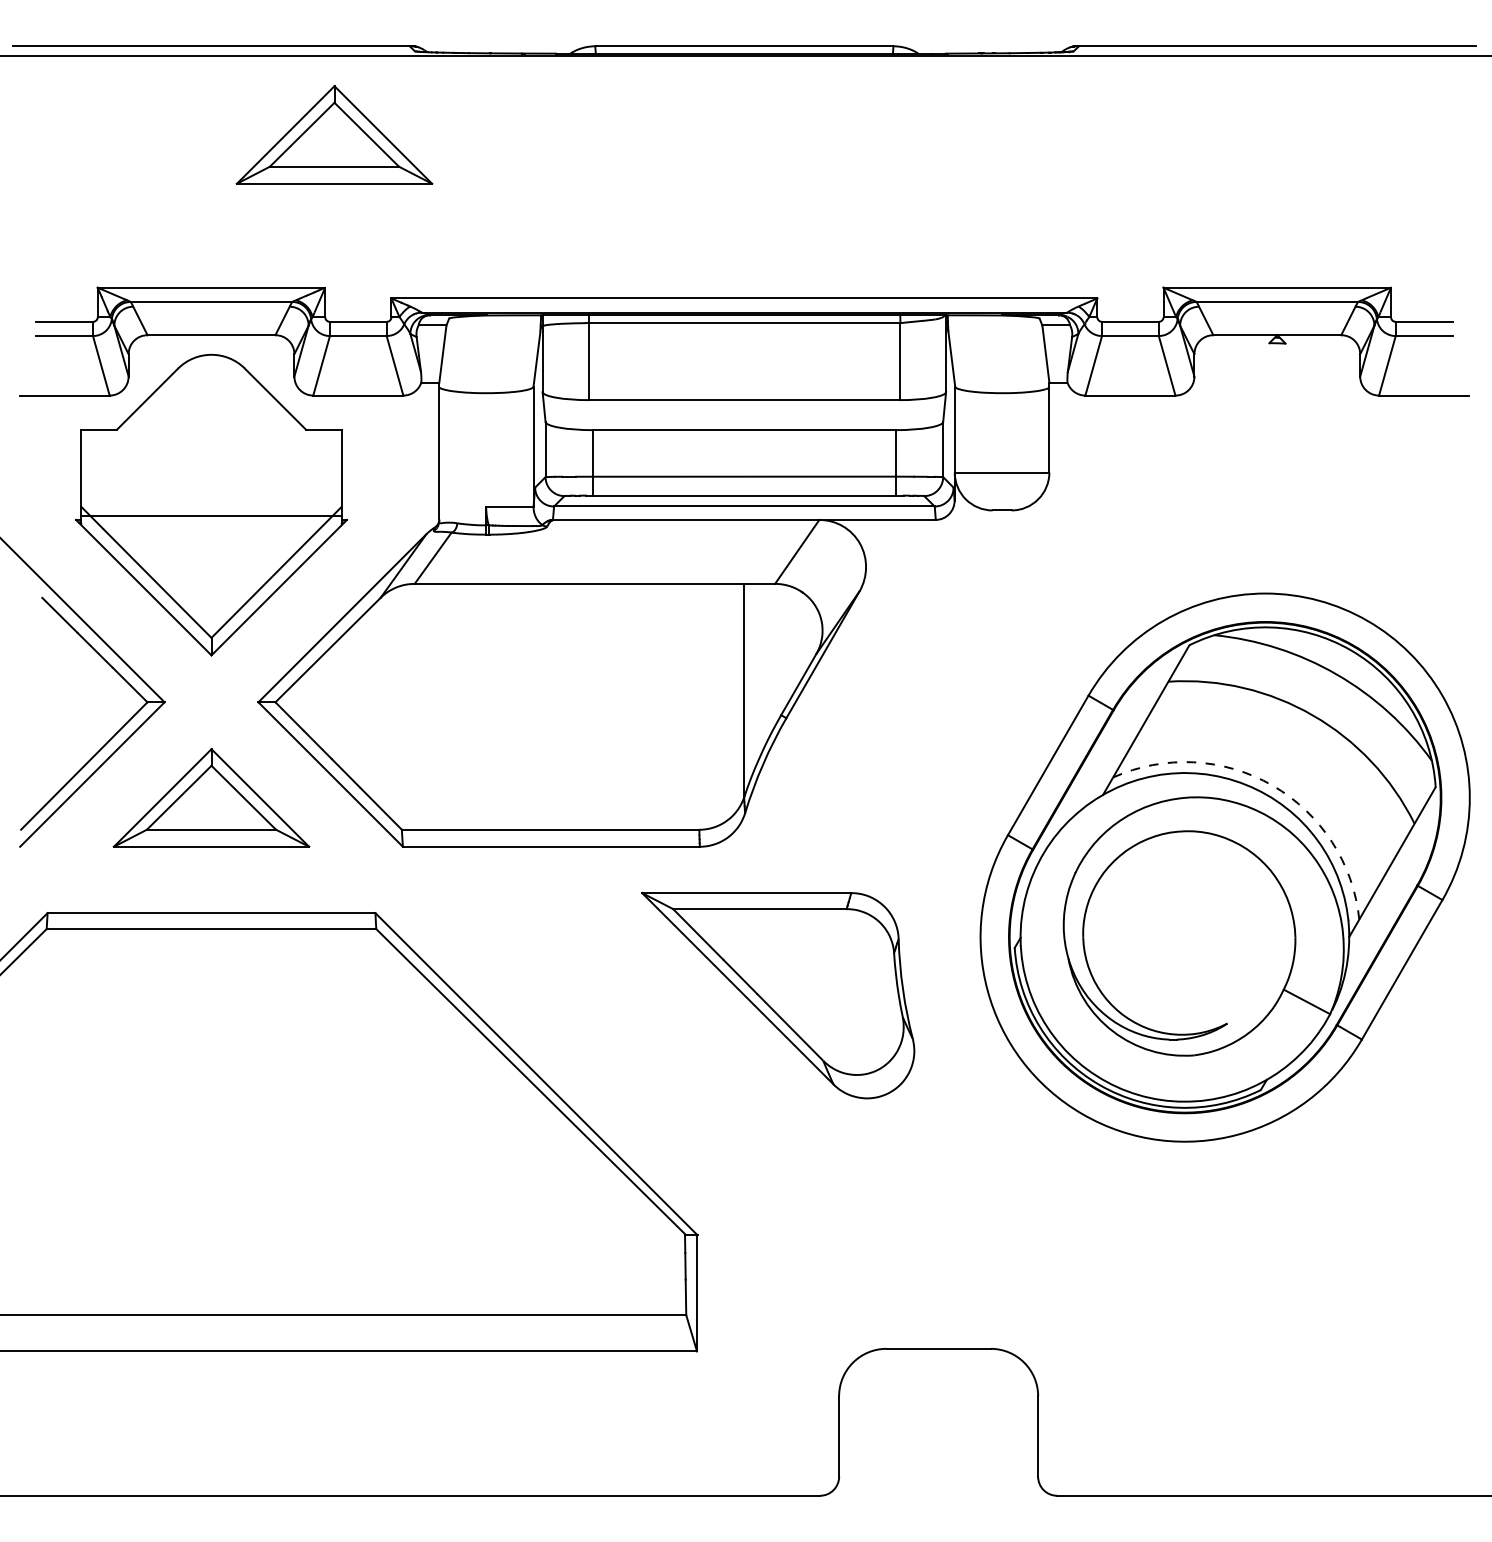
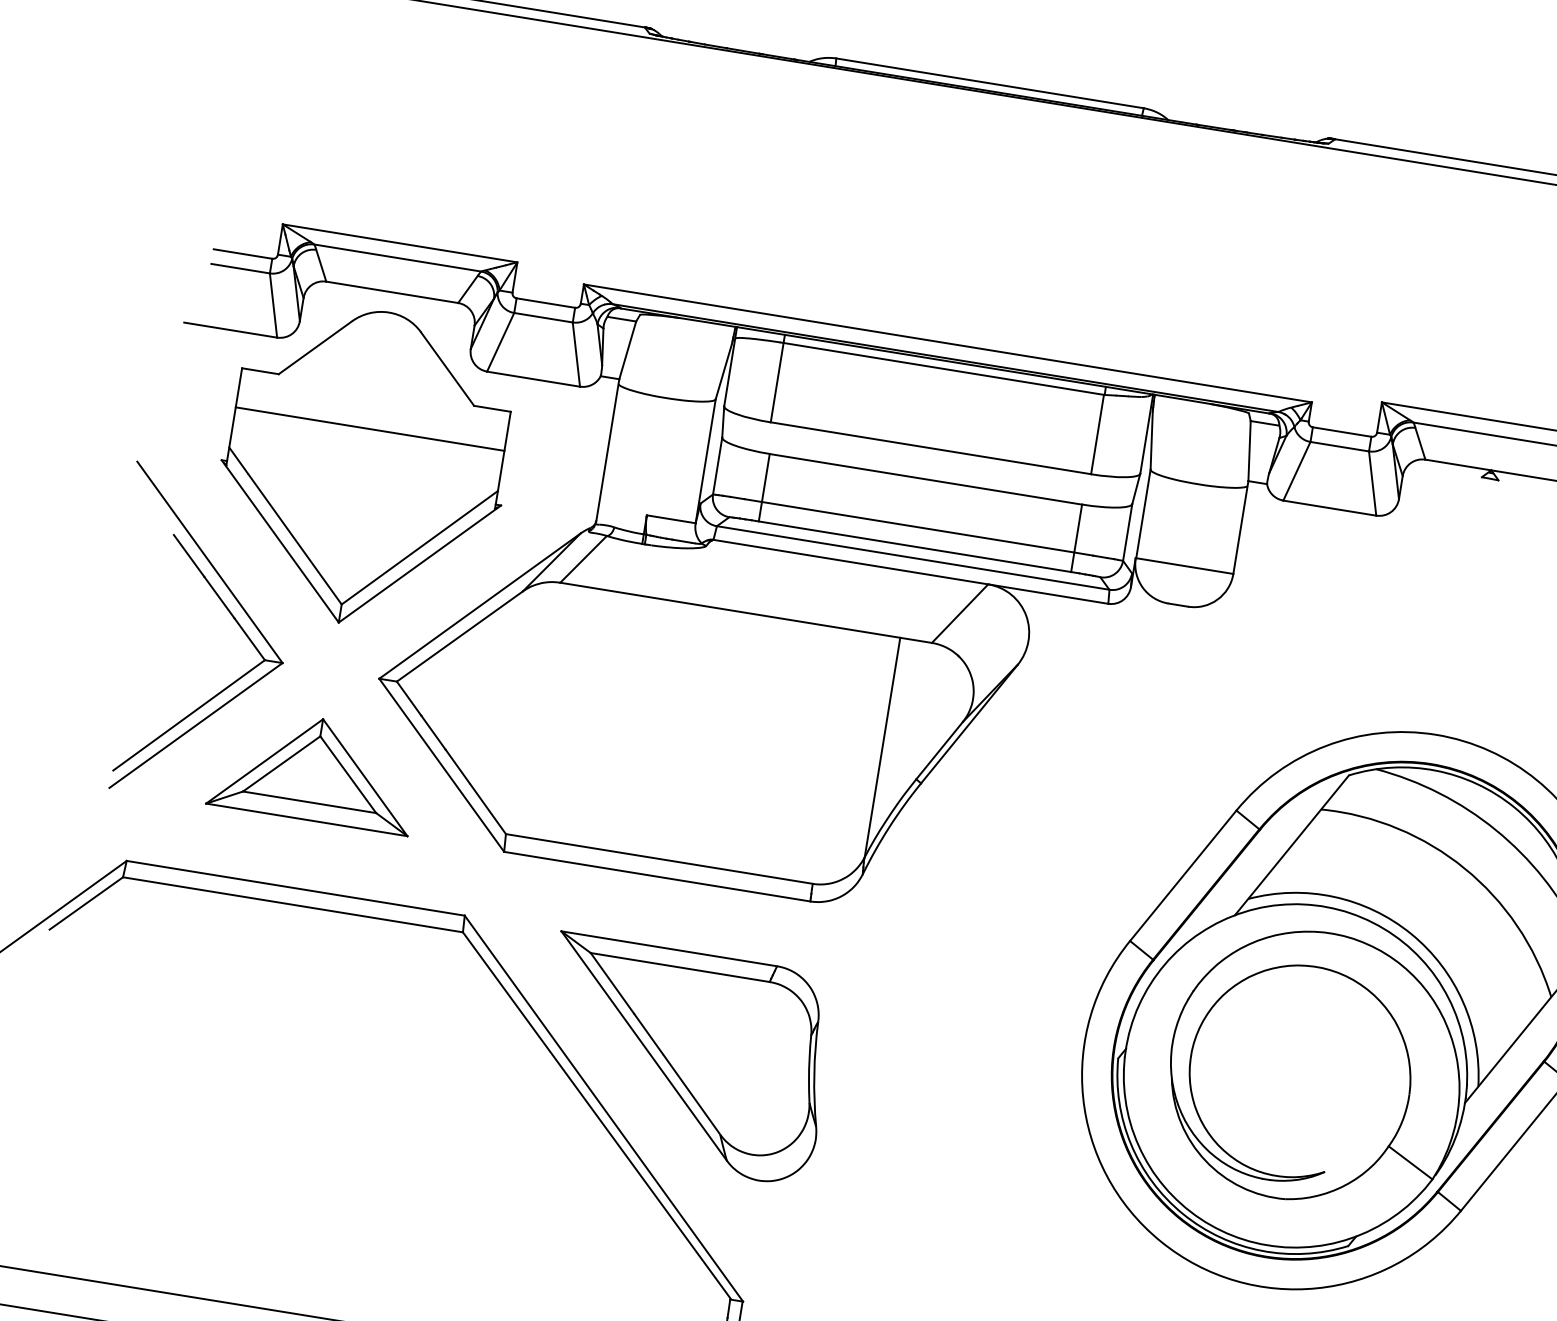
part: (334, 134) -> (552, 105), removed
line: (211, 515) -> (370, 428), moved
arc: (1272, 785) -> (1411, 933), dashed -> solid
part: (778, 995) -> (684, 1059), moved

